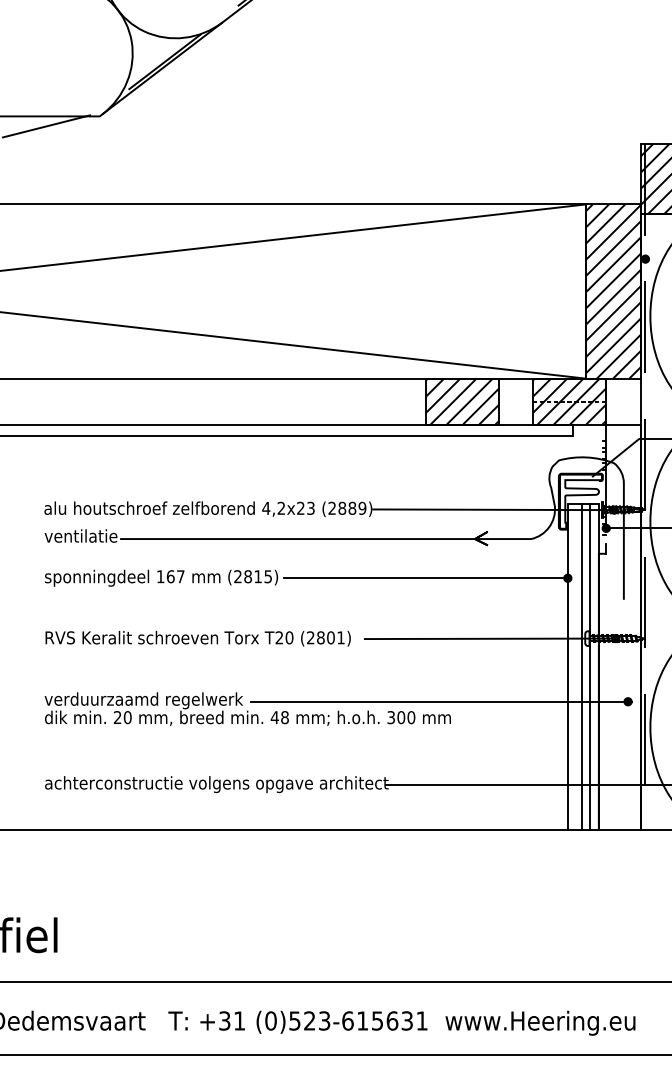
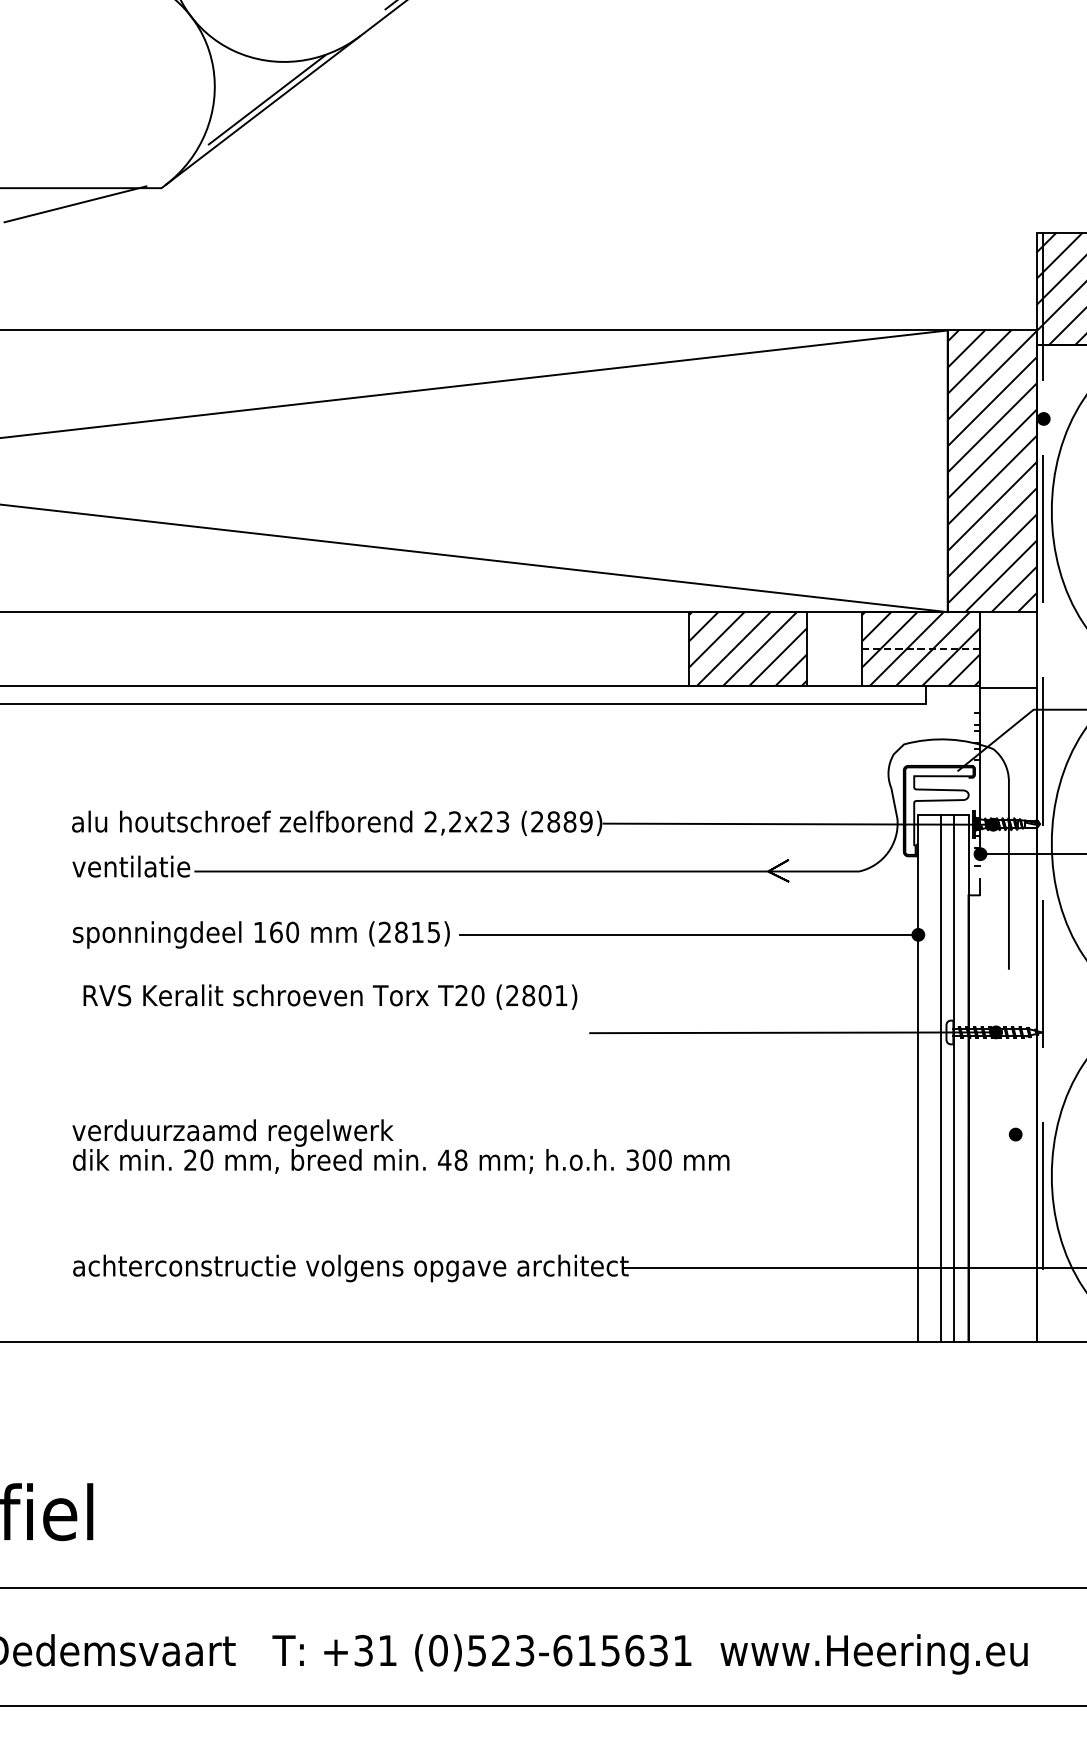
text: (266, 507) -> (431, 820), 4,2x23 -> 2,2x23
text: (180, 576) -> (292, 932), 167 -> 160
text: (197, 638) -> (329, 996), moved
line: (440, 701) -> (712, 1134), removed

